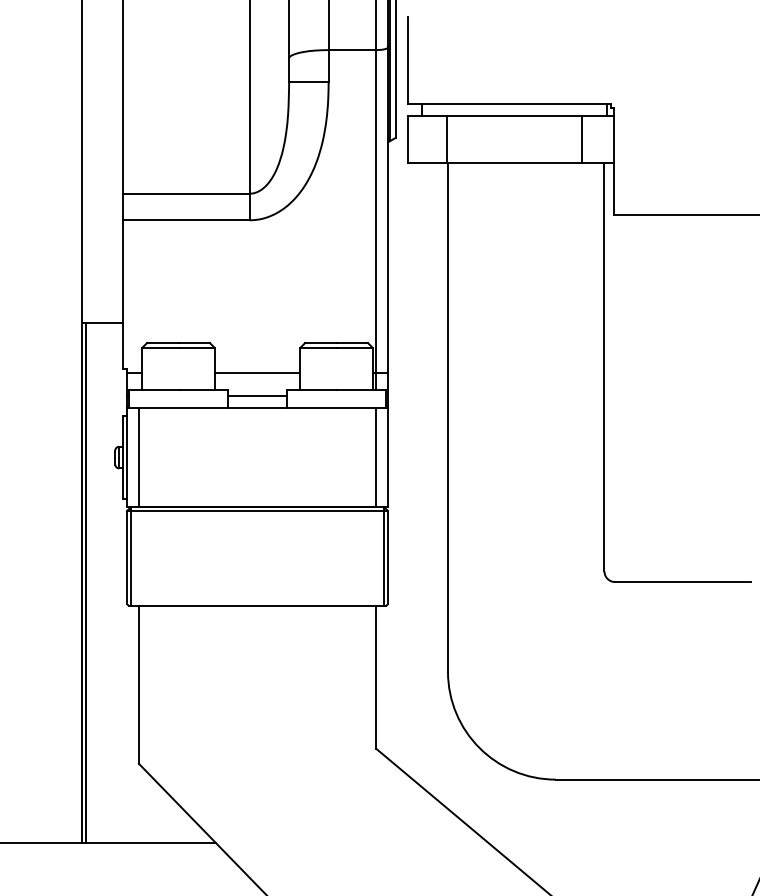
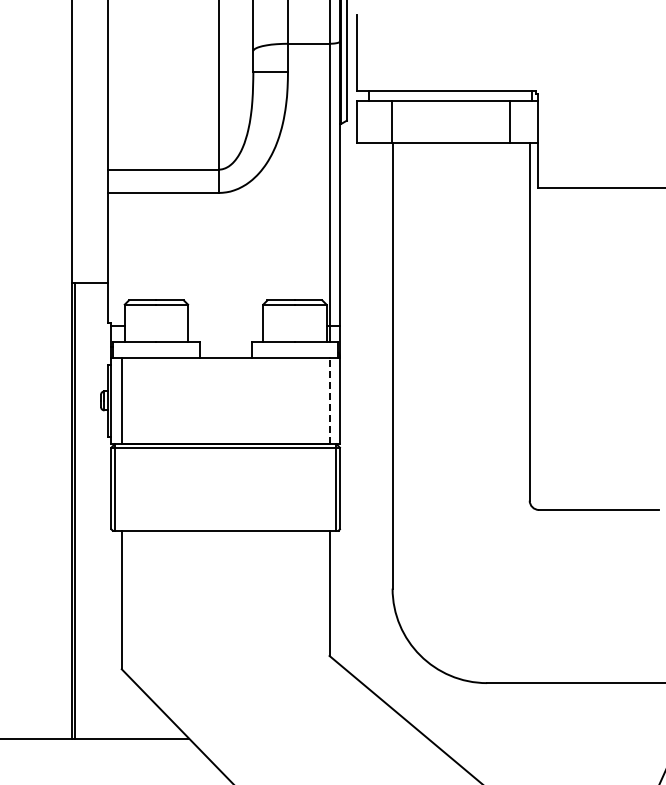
line: (257, 372) -> (225, 326), removed
line: (257, 396) -> (225, 347), removed
line: (376, 457) -> (329, 400), solid -> dashed

